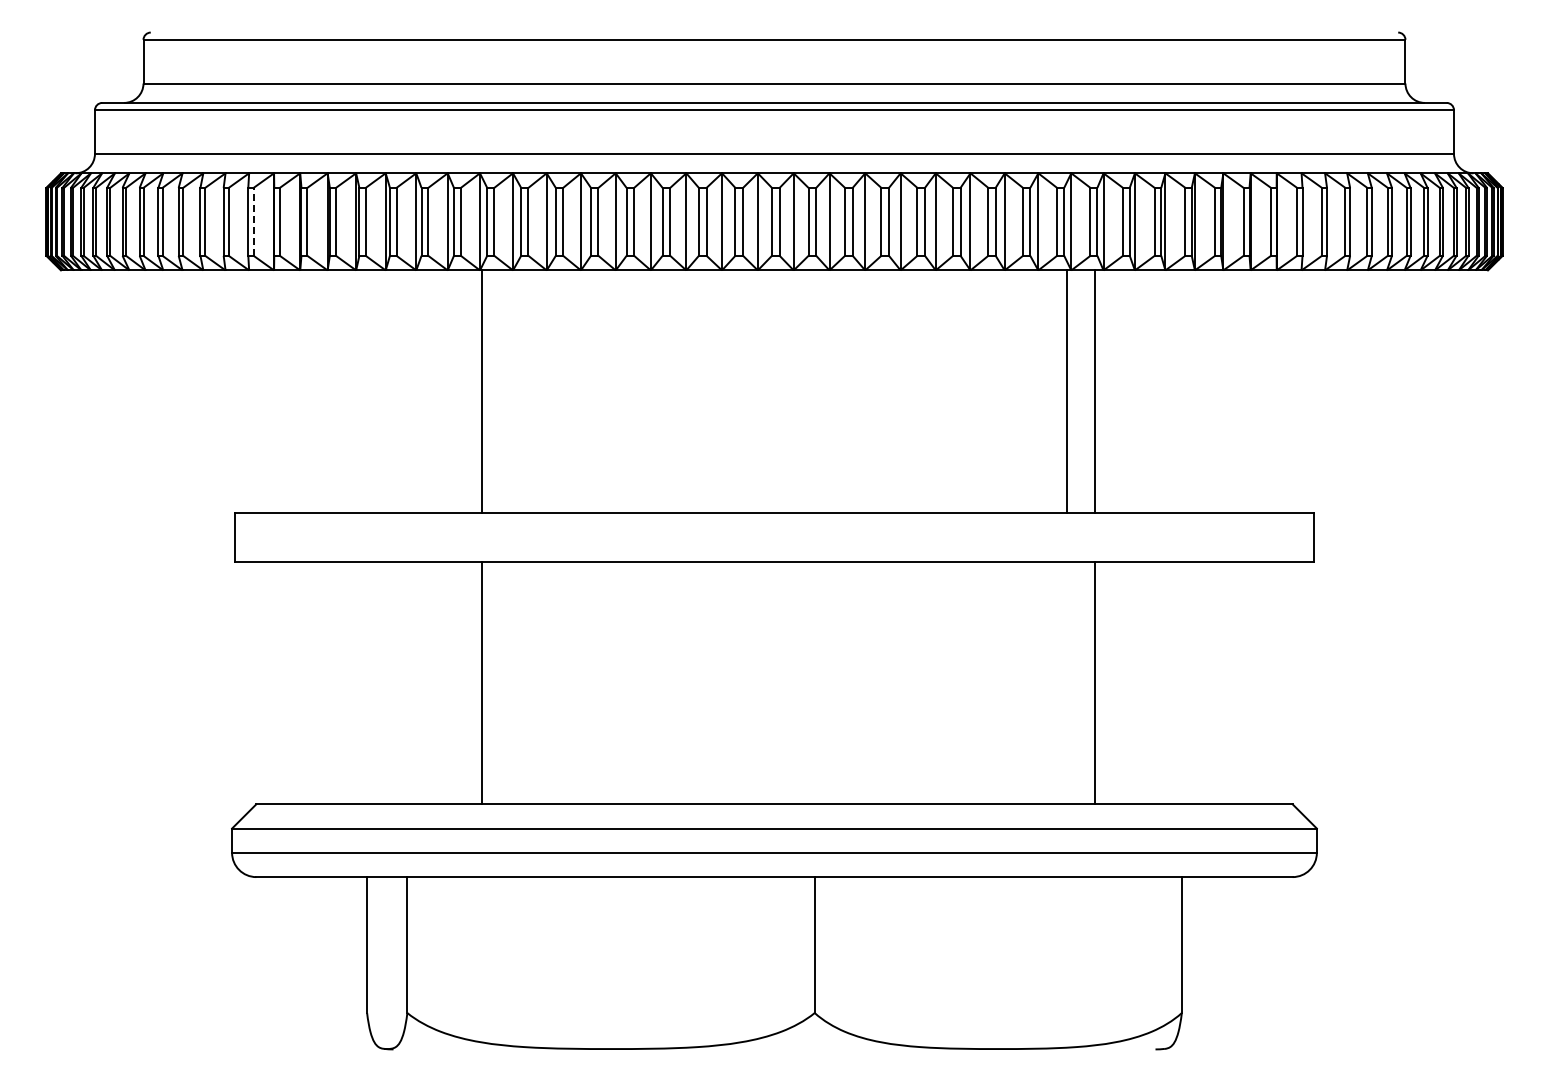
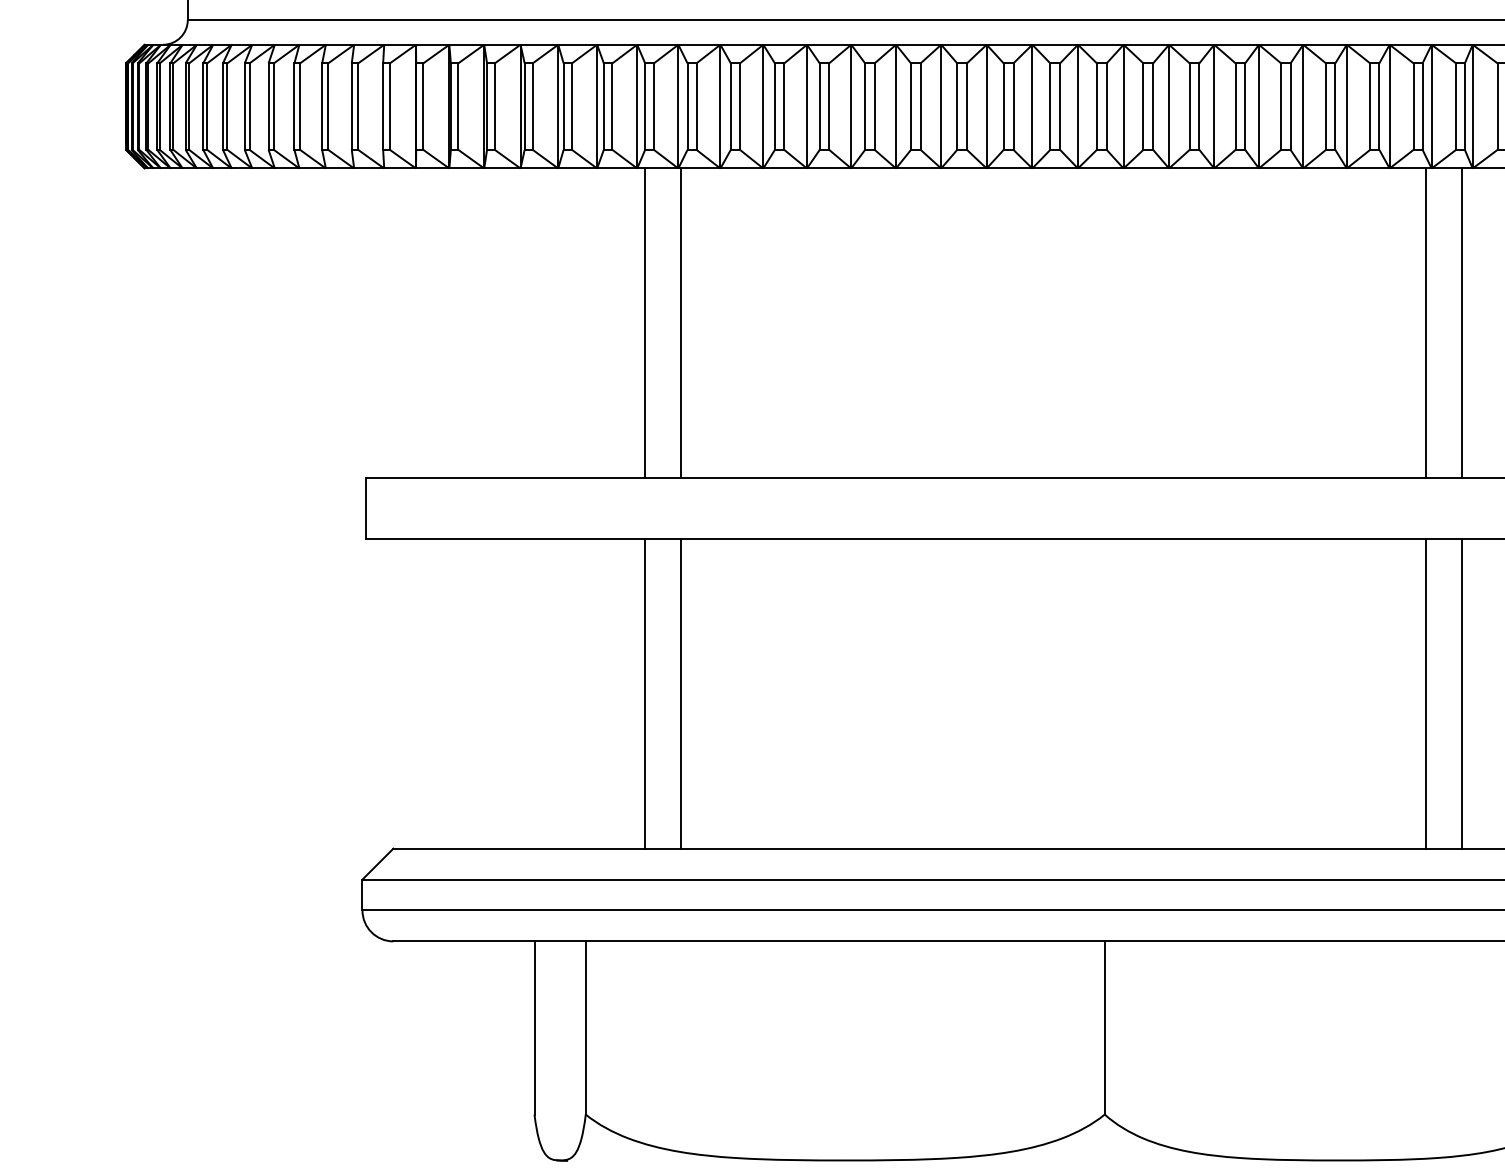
line: (253, 221) -> (389, 106), dashed -> solid
line: (453, 391) -> (644, 322), added
line: (453, 682) -> (644, 693), added
line: (1067, 682) -> (1426, 693), added

